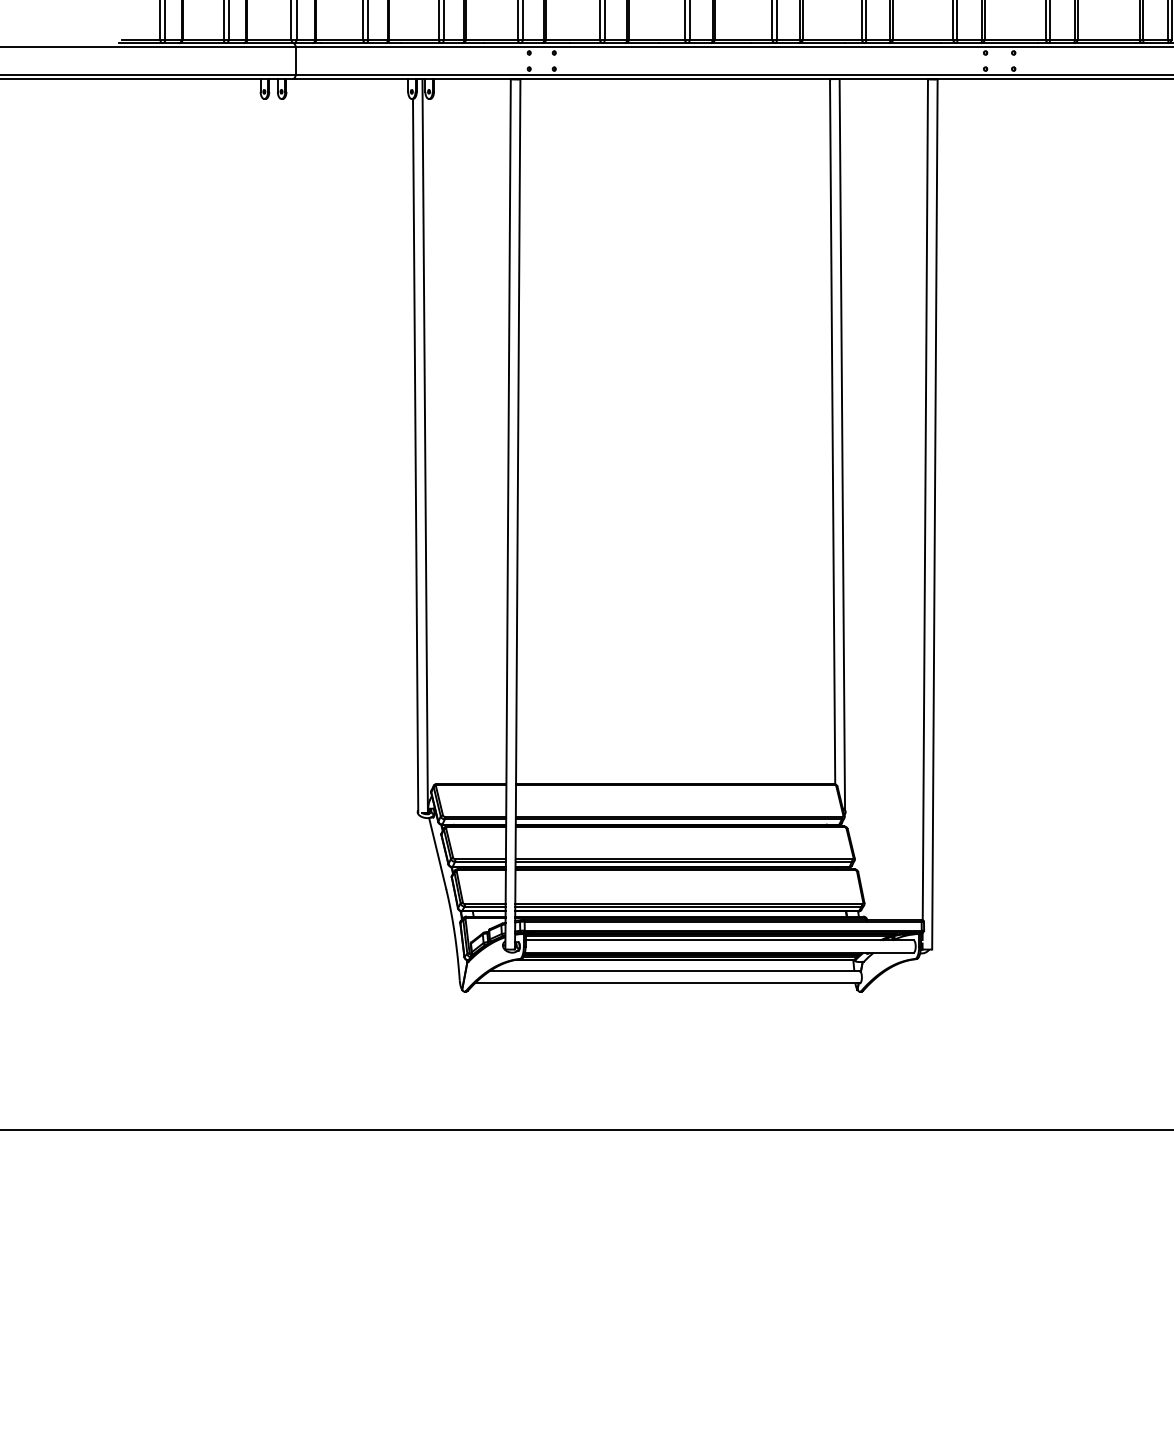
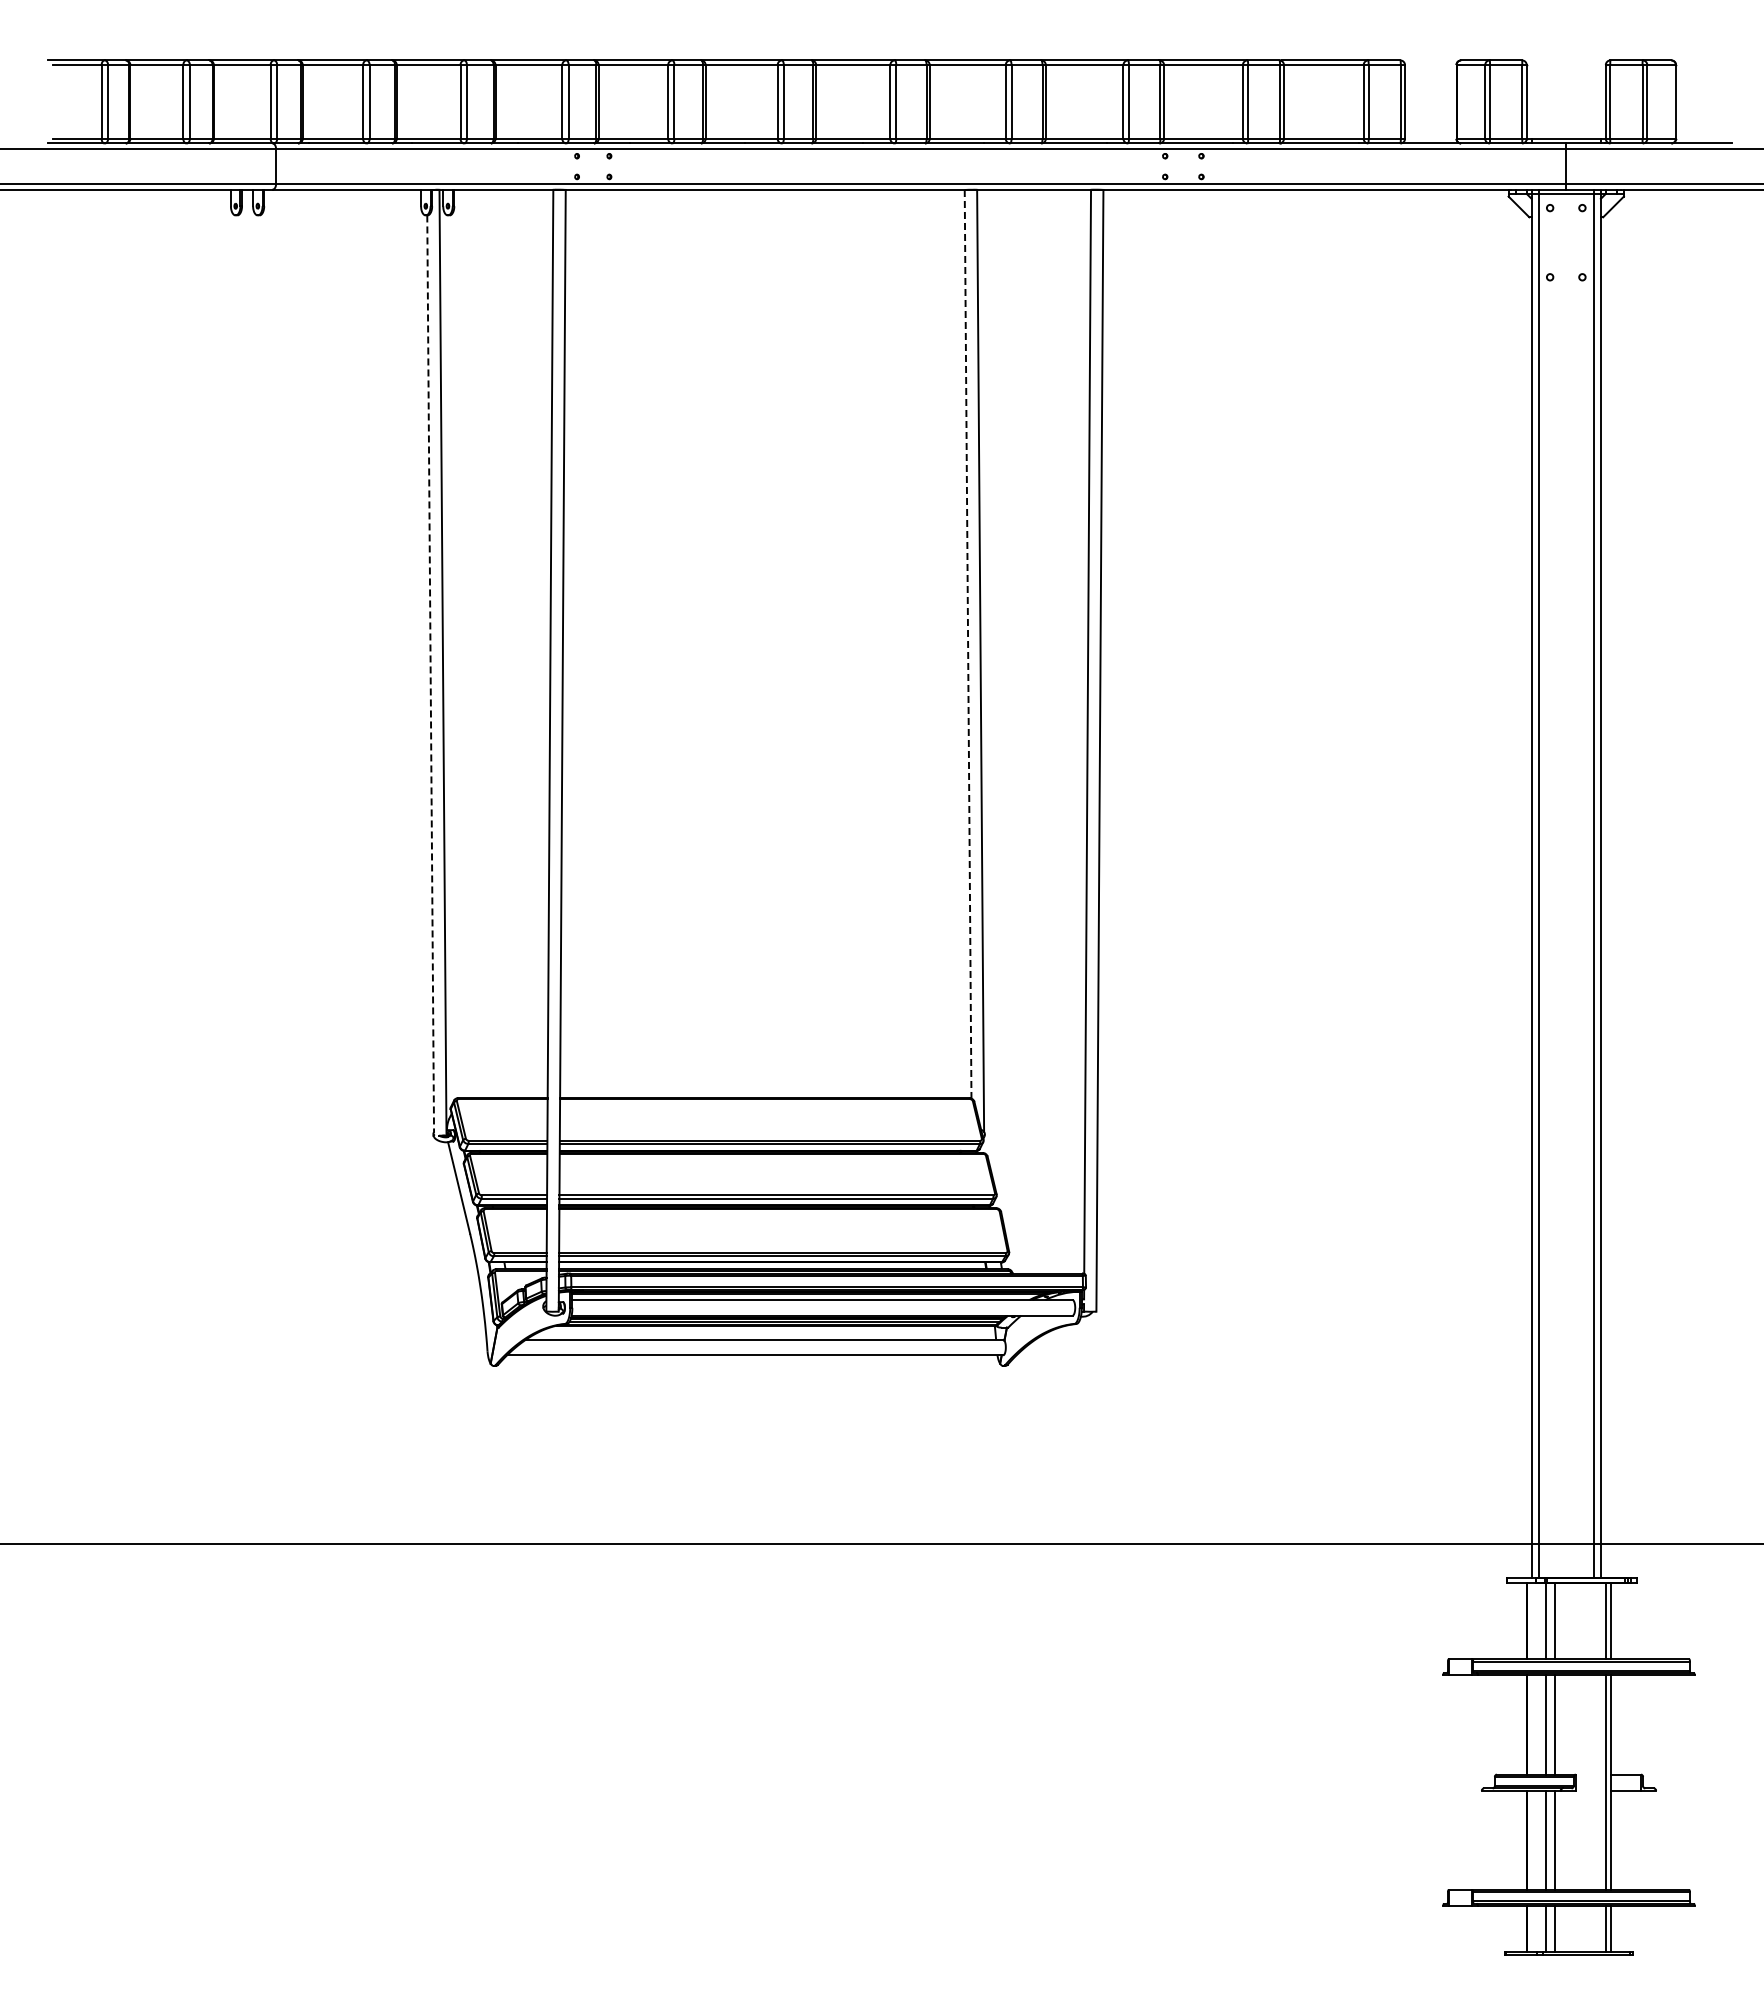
line: (832, 431) -> (968, 644), solid -> dashed
line: (415, 455) -> (430, 674), solid -> dashed

